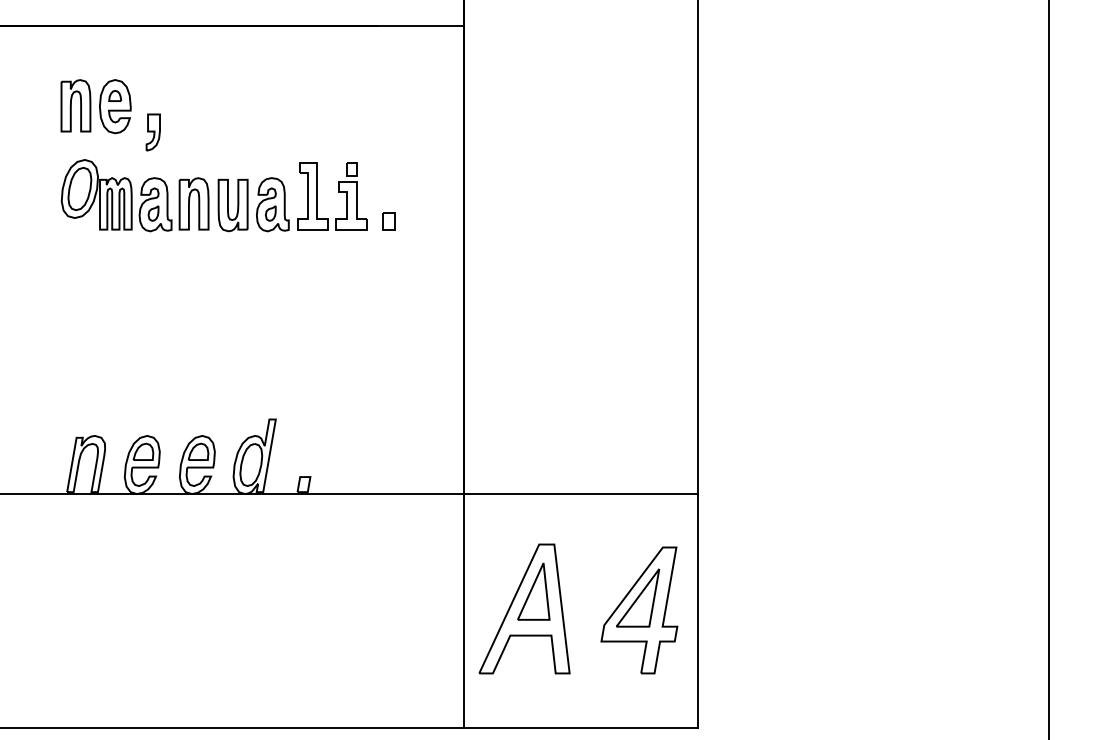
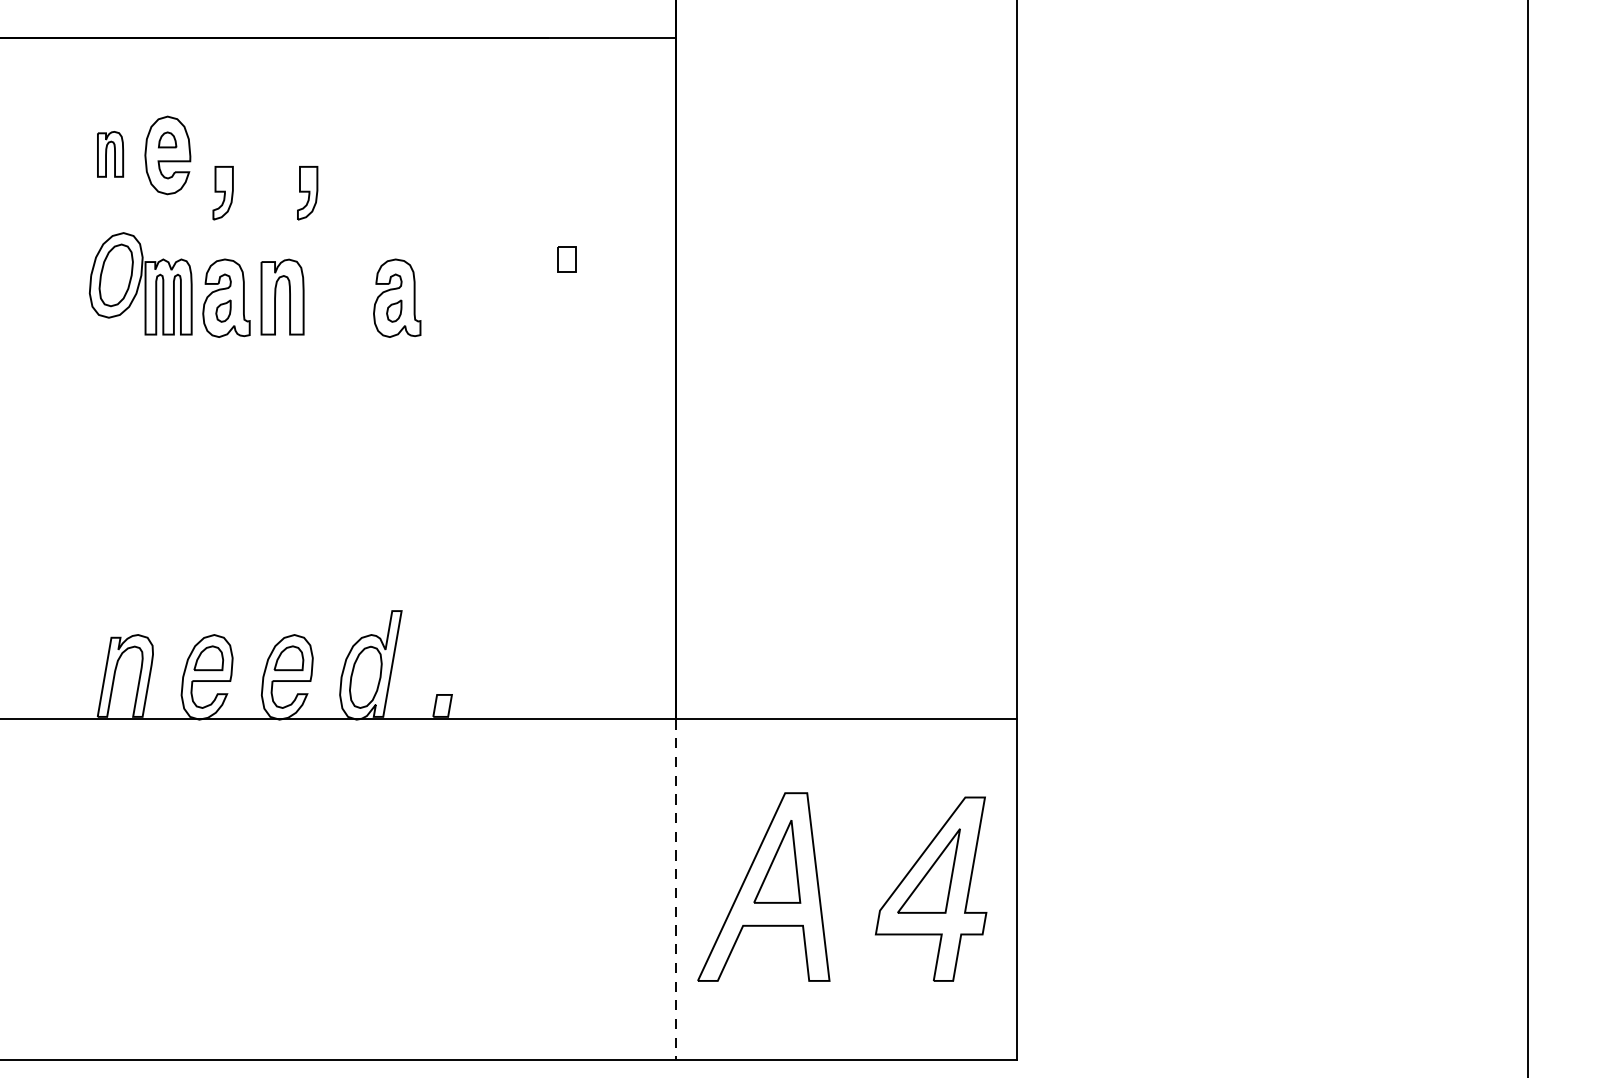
part: (75, 105) -> (109, 153), size x0.6
part: (210, 132) -> (306, 193), added
part: (338, 192) -> (492, 280), removed
part: (232, 205) -> (338, 299), removed
part: (388, 221) -> (565, 260), moved
line: (464, 611) -> (676, 890), solid -> dashed

